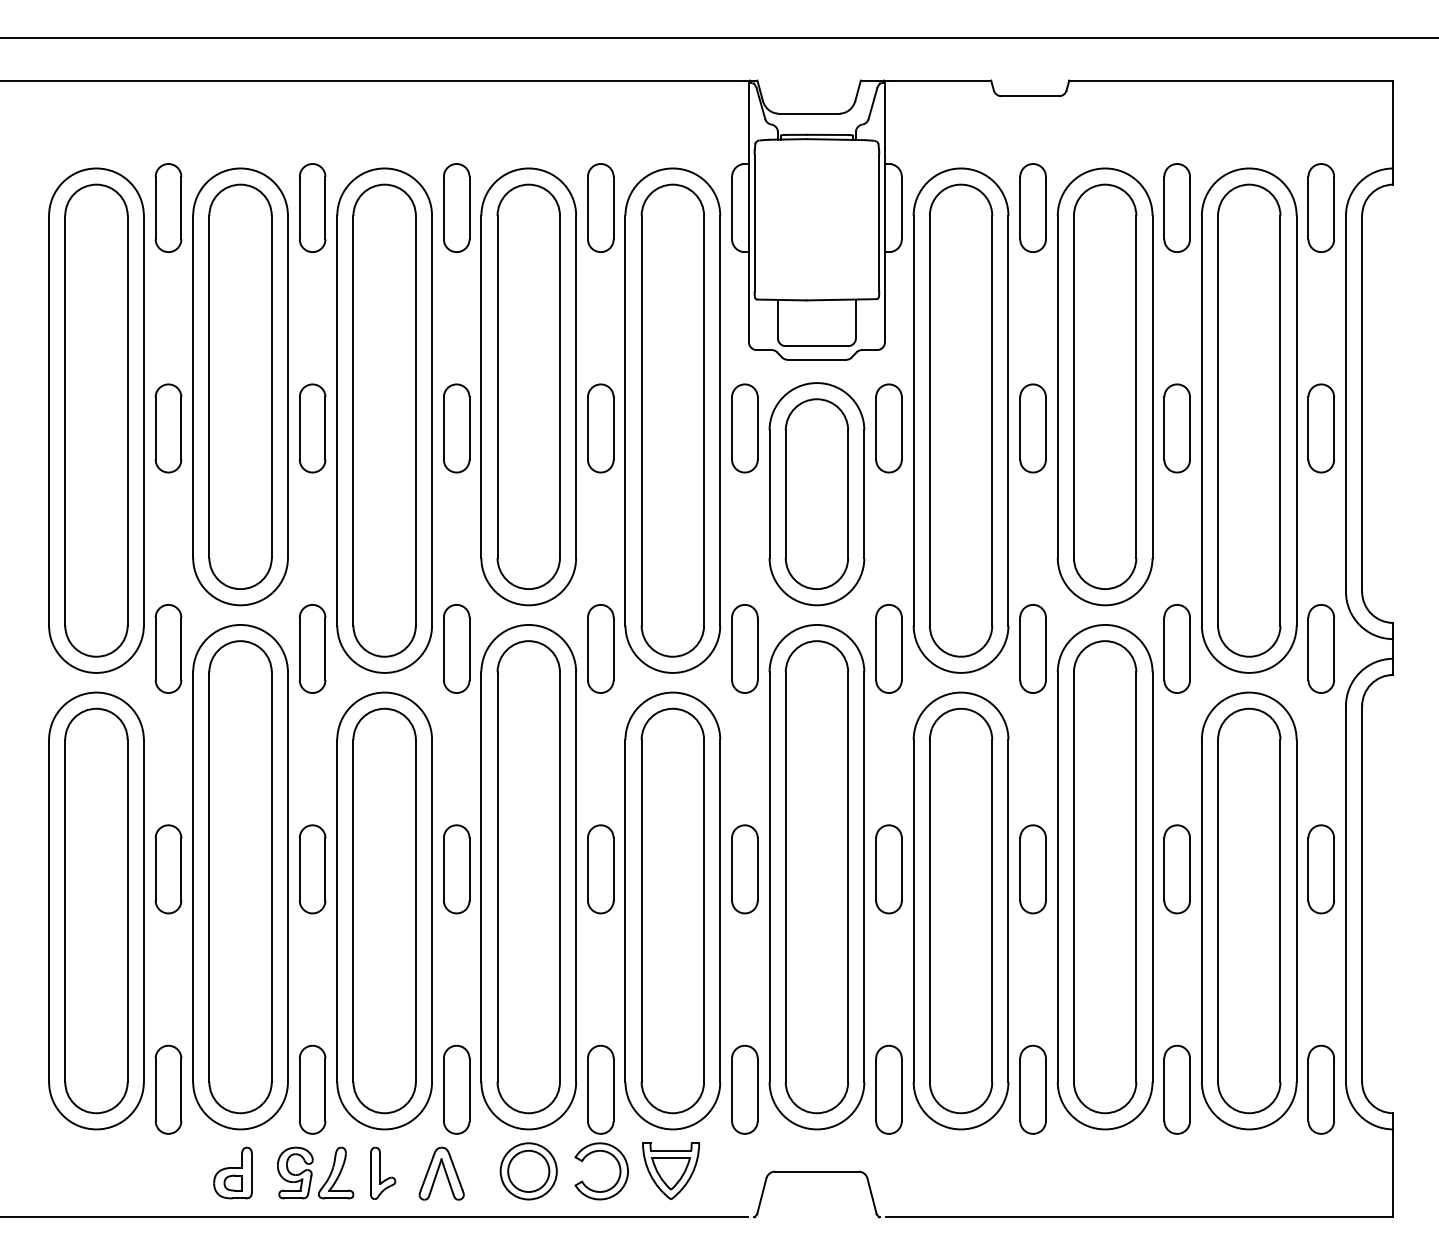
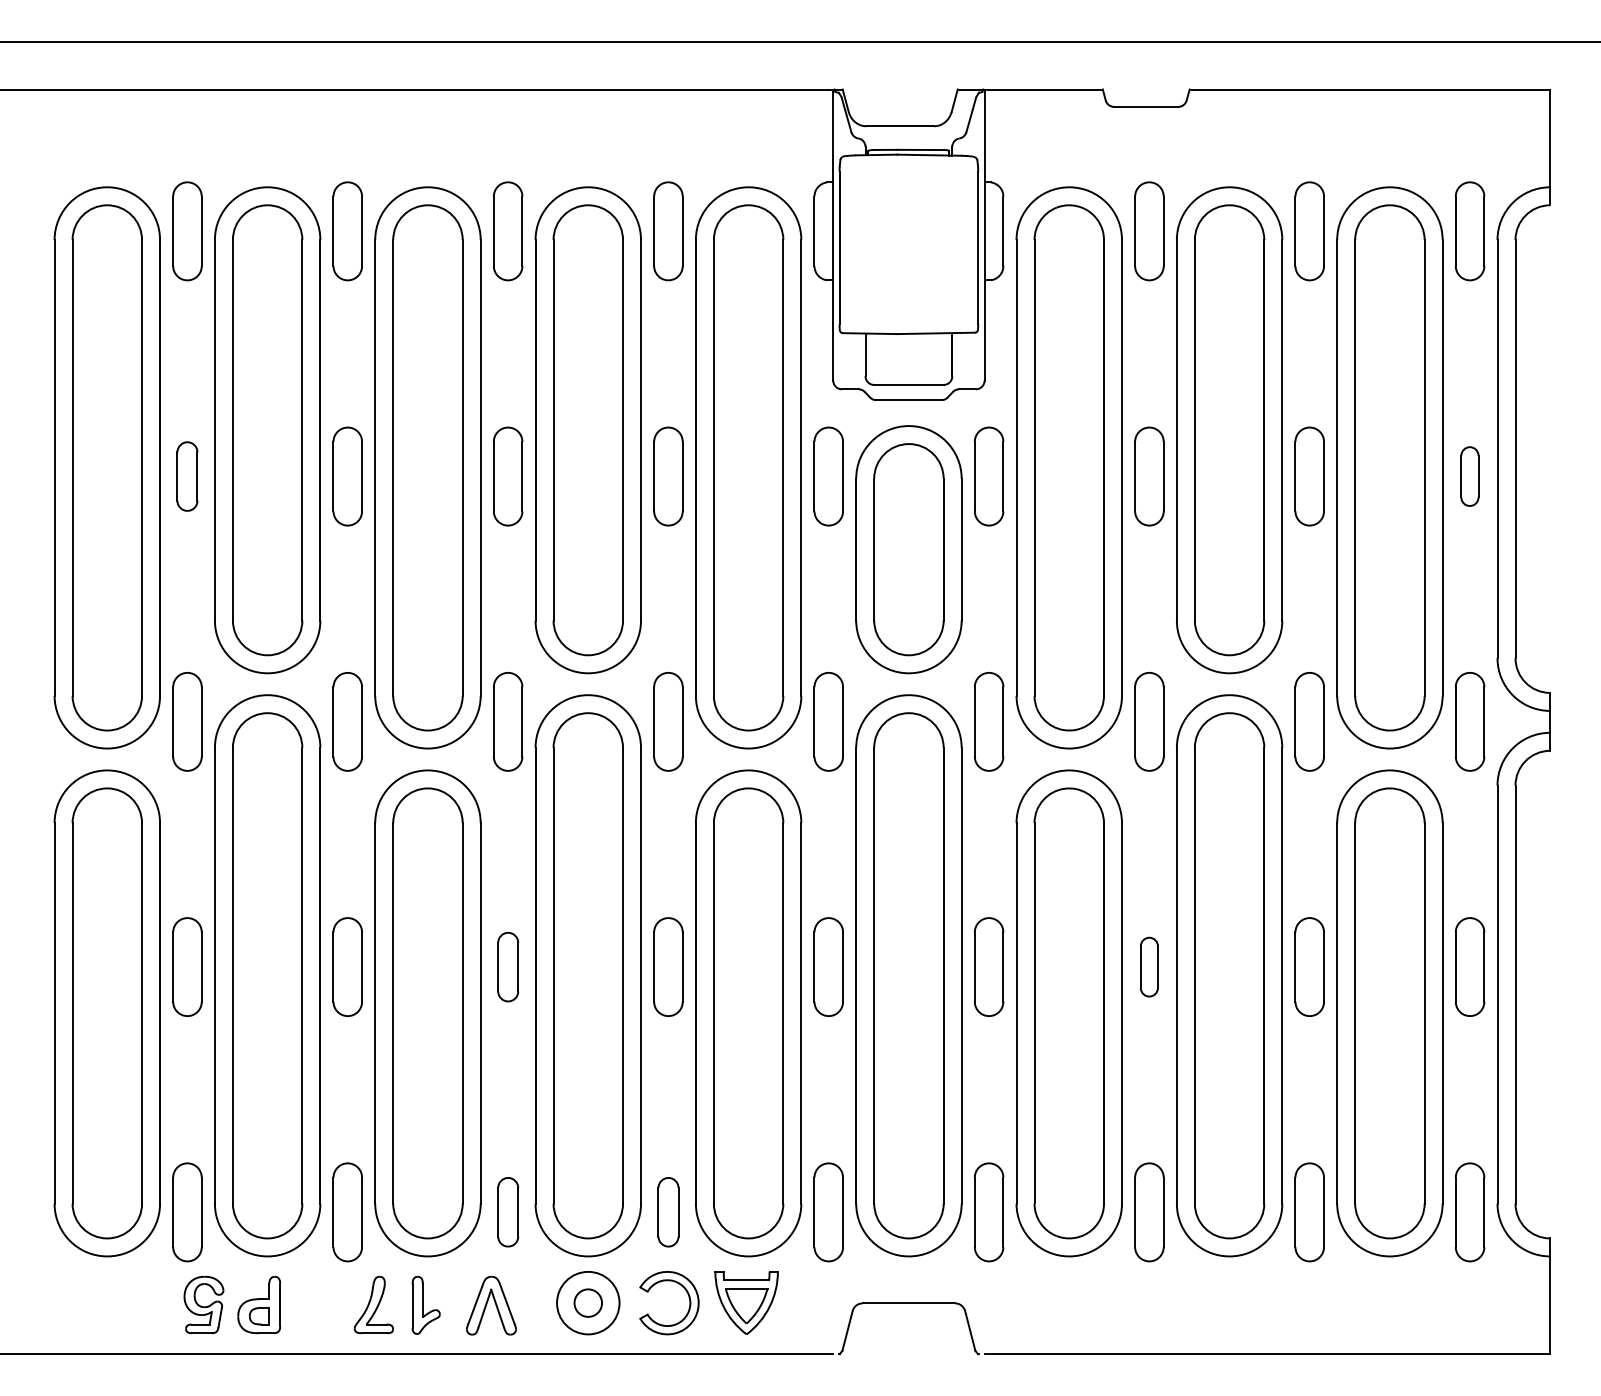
part: (168, 428) -> (187, 476), size x0.7
part: (1320, 428) -> (1469, 476), size x0.6
part: (456, 869) -> (507, 967), size x0.7
part: (1032, 869) -> (1148, 967), size x0.6
part: (456, 1089) -> (507, 1212), size x0.7
part: (600, 1089) -> (668, 1212), size x0.7
circle: (528, 1171) -> (587, 1303), size x0.6
part: (295, 1172) -> (204, 1304), moved

